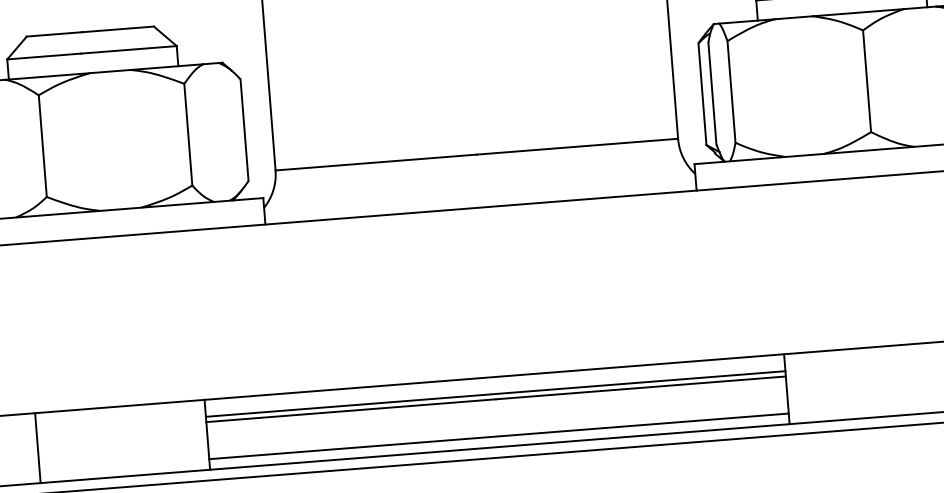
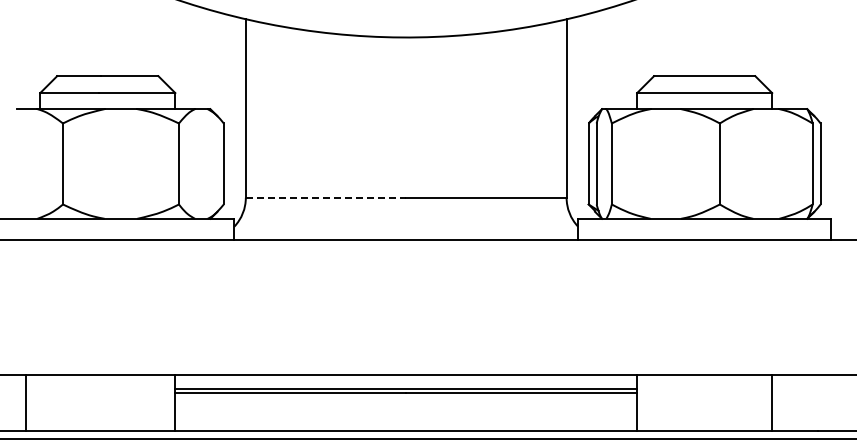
line: (376, 162) -> (326, 197), solid -> dashed
line: (499, 436) -> (406, 422), removed
line: (38, 447) -> (26, 402), moved

